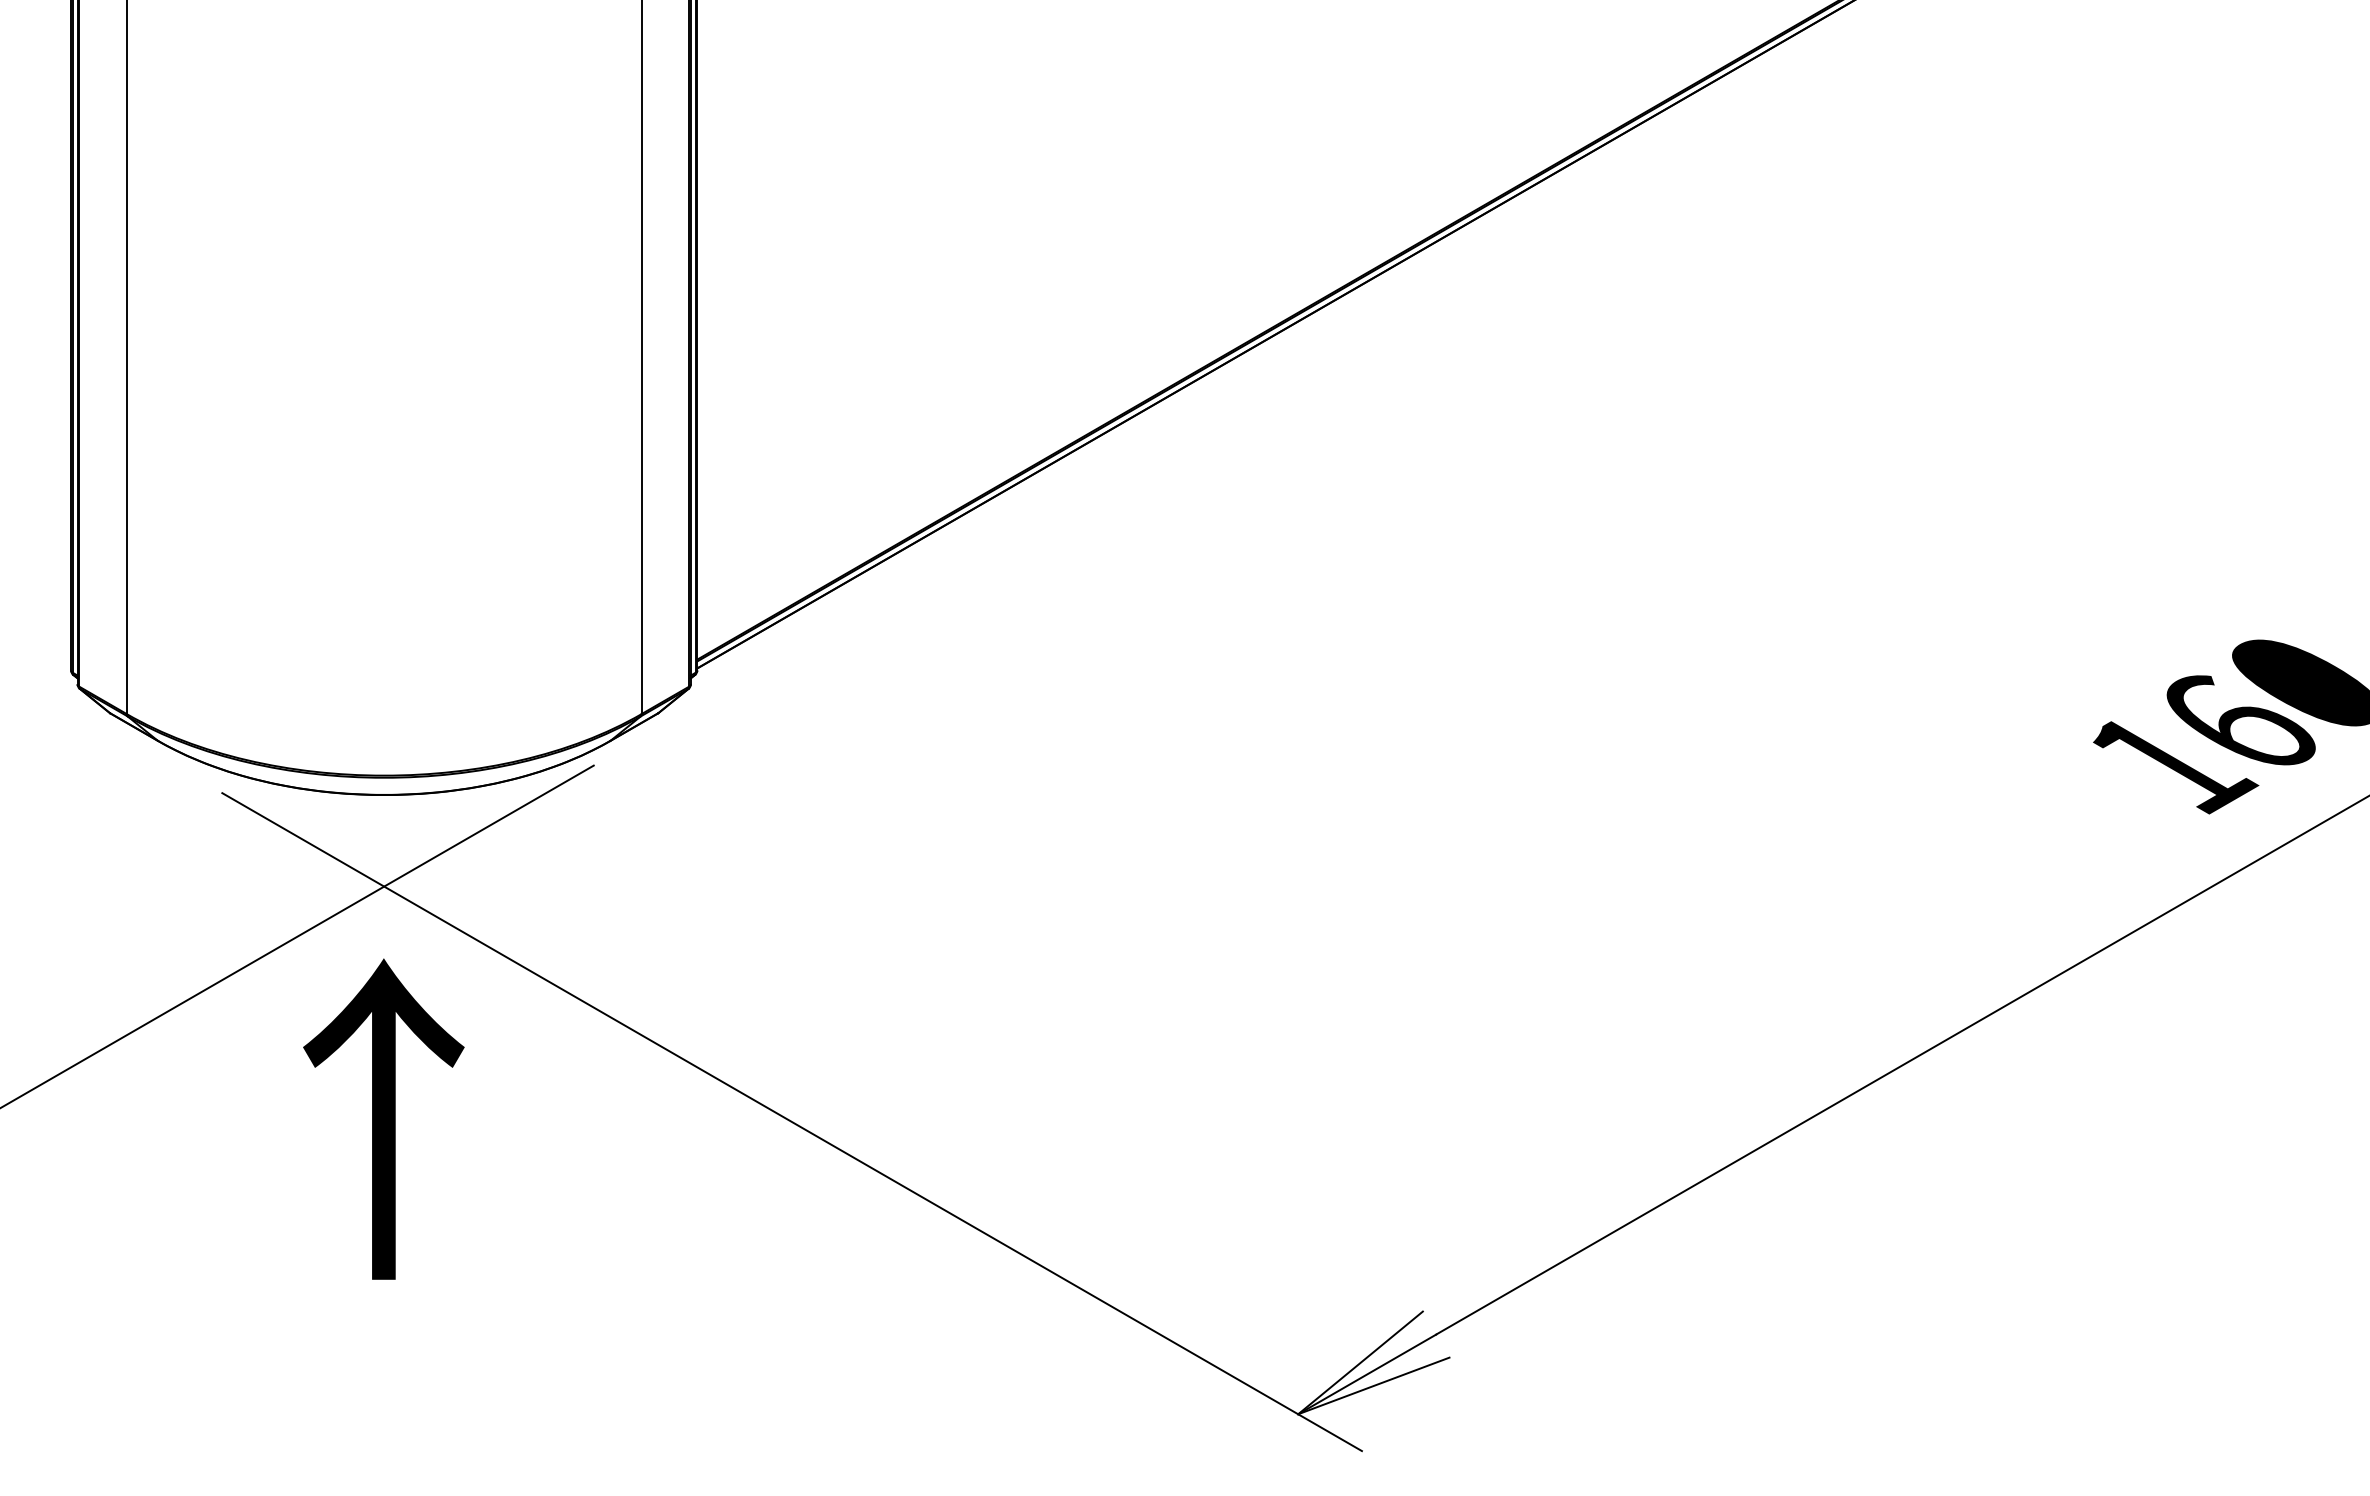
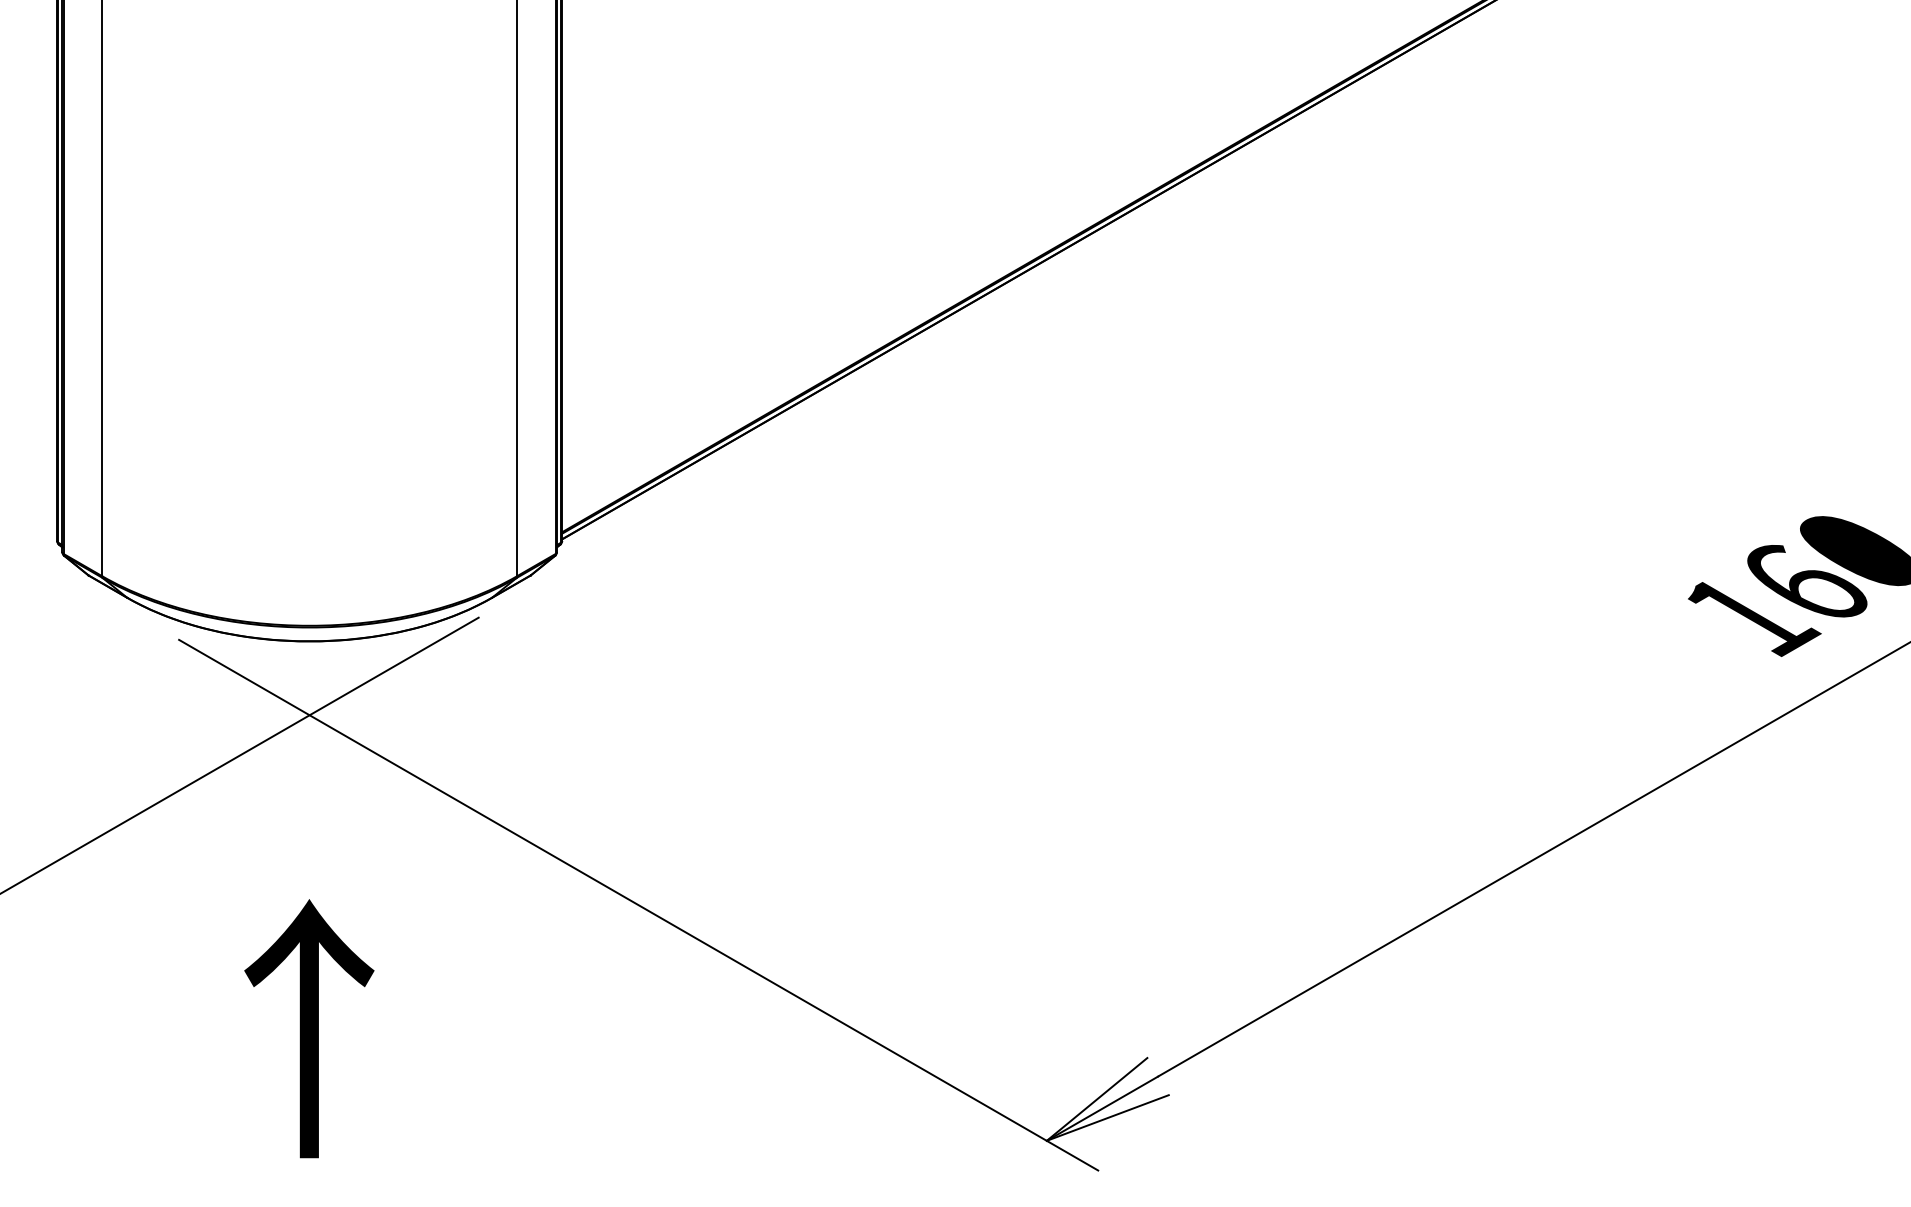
text: (383, 1118) -> (309, 1028), moved

